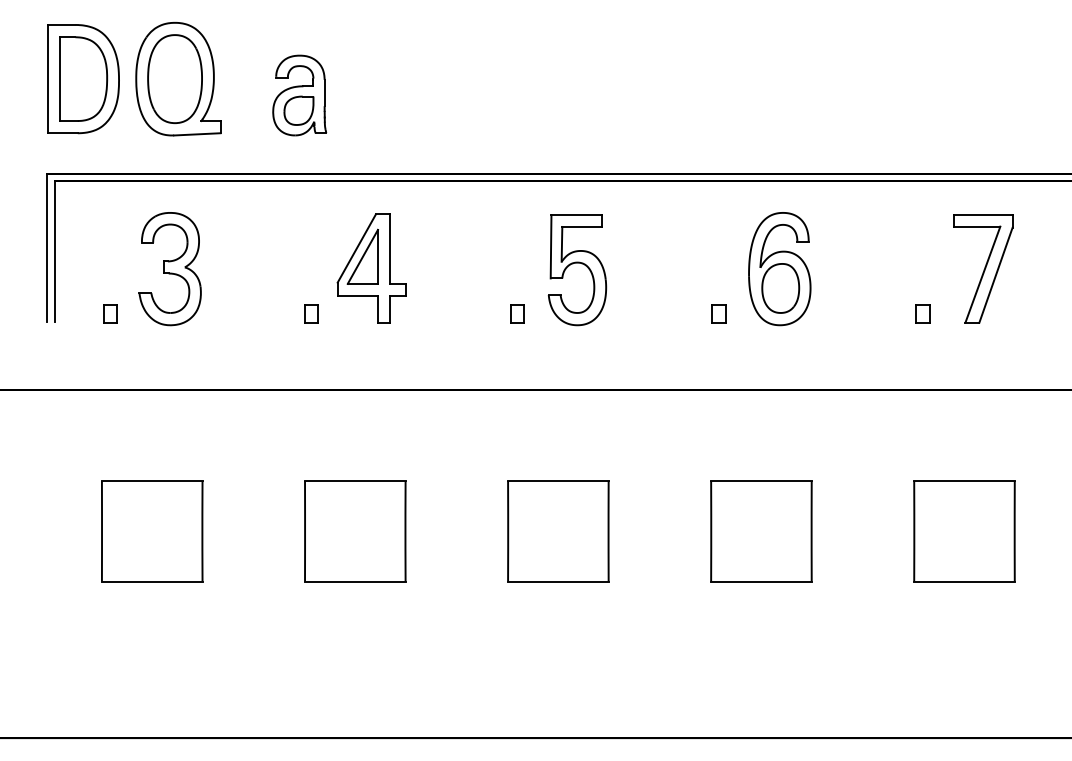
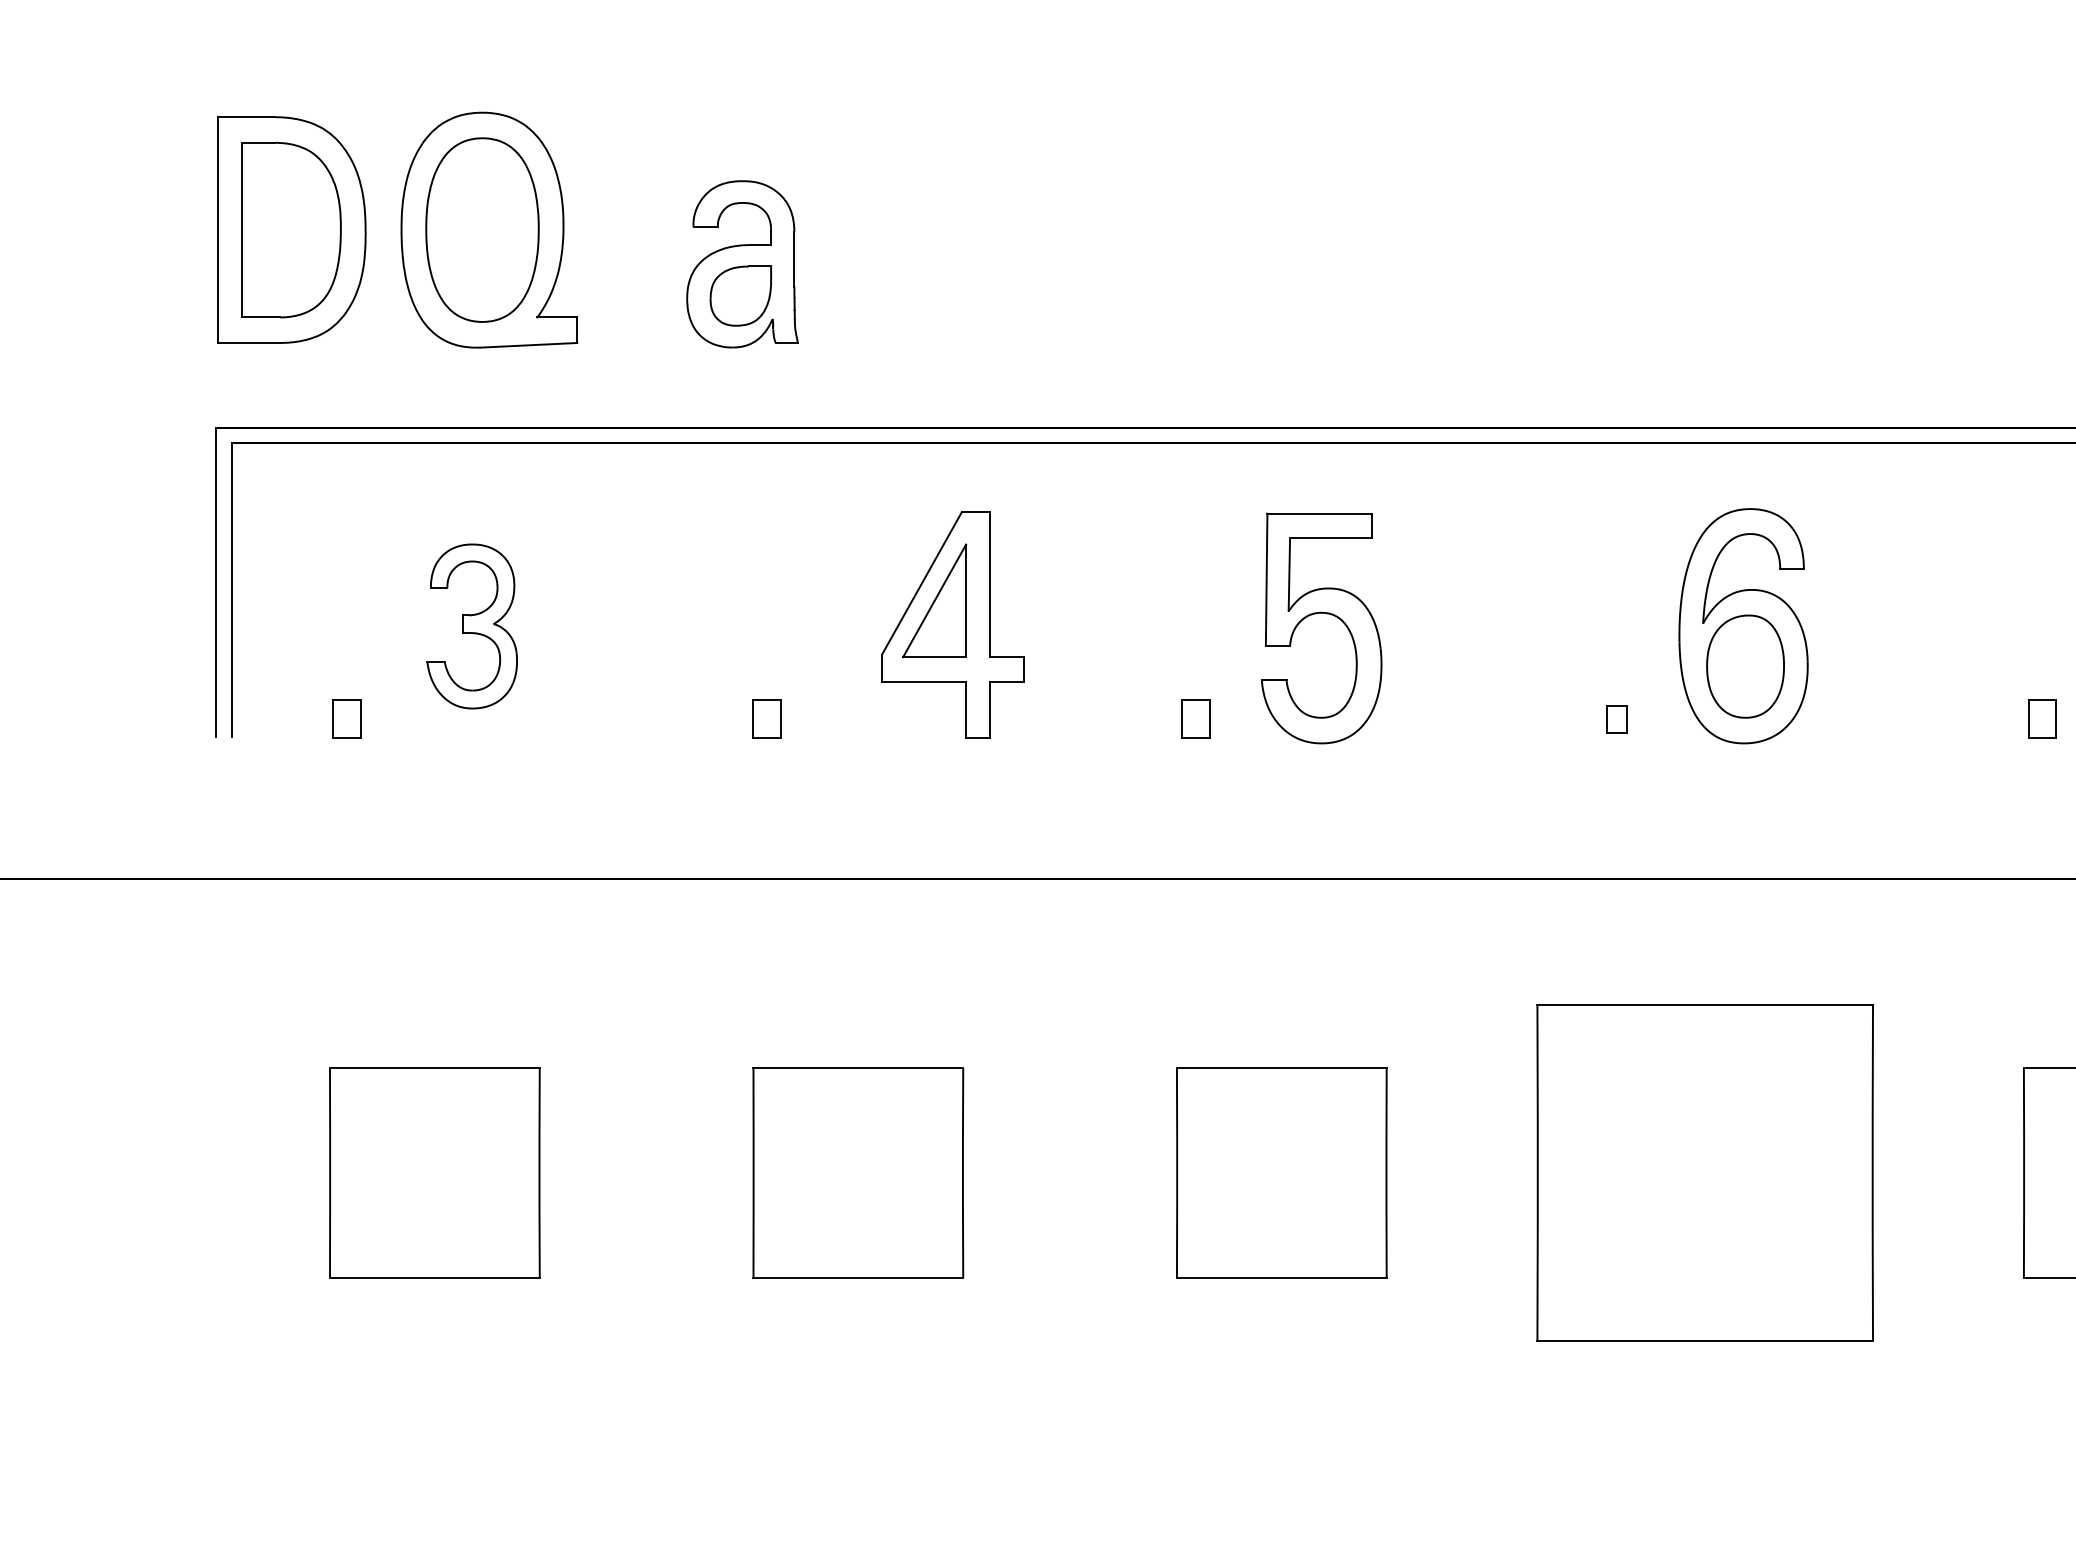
part: (371, 268) -> (952, 625), moved
part: (169, 269) -> (470, 627), size x0.7
part: (718, 313) -> (1615, 718), size x0.7
part: (761, 531) -> (1705, 1173), size x1.6

